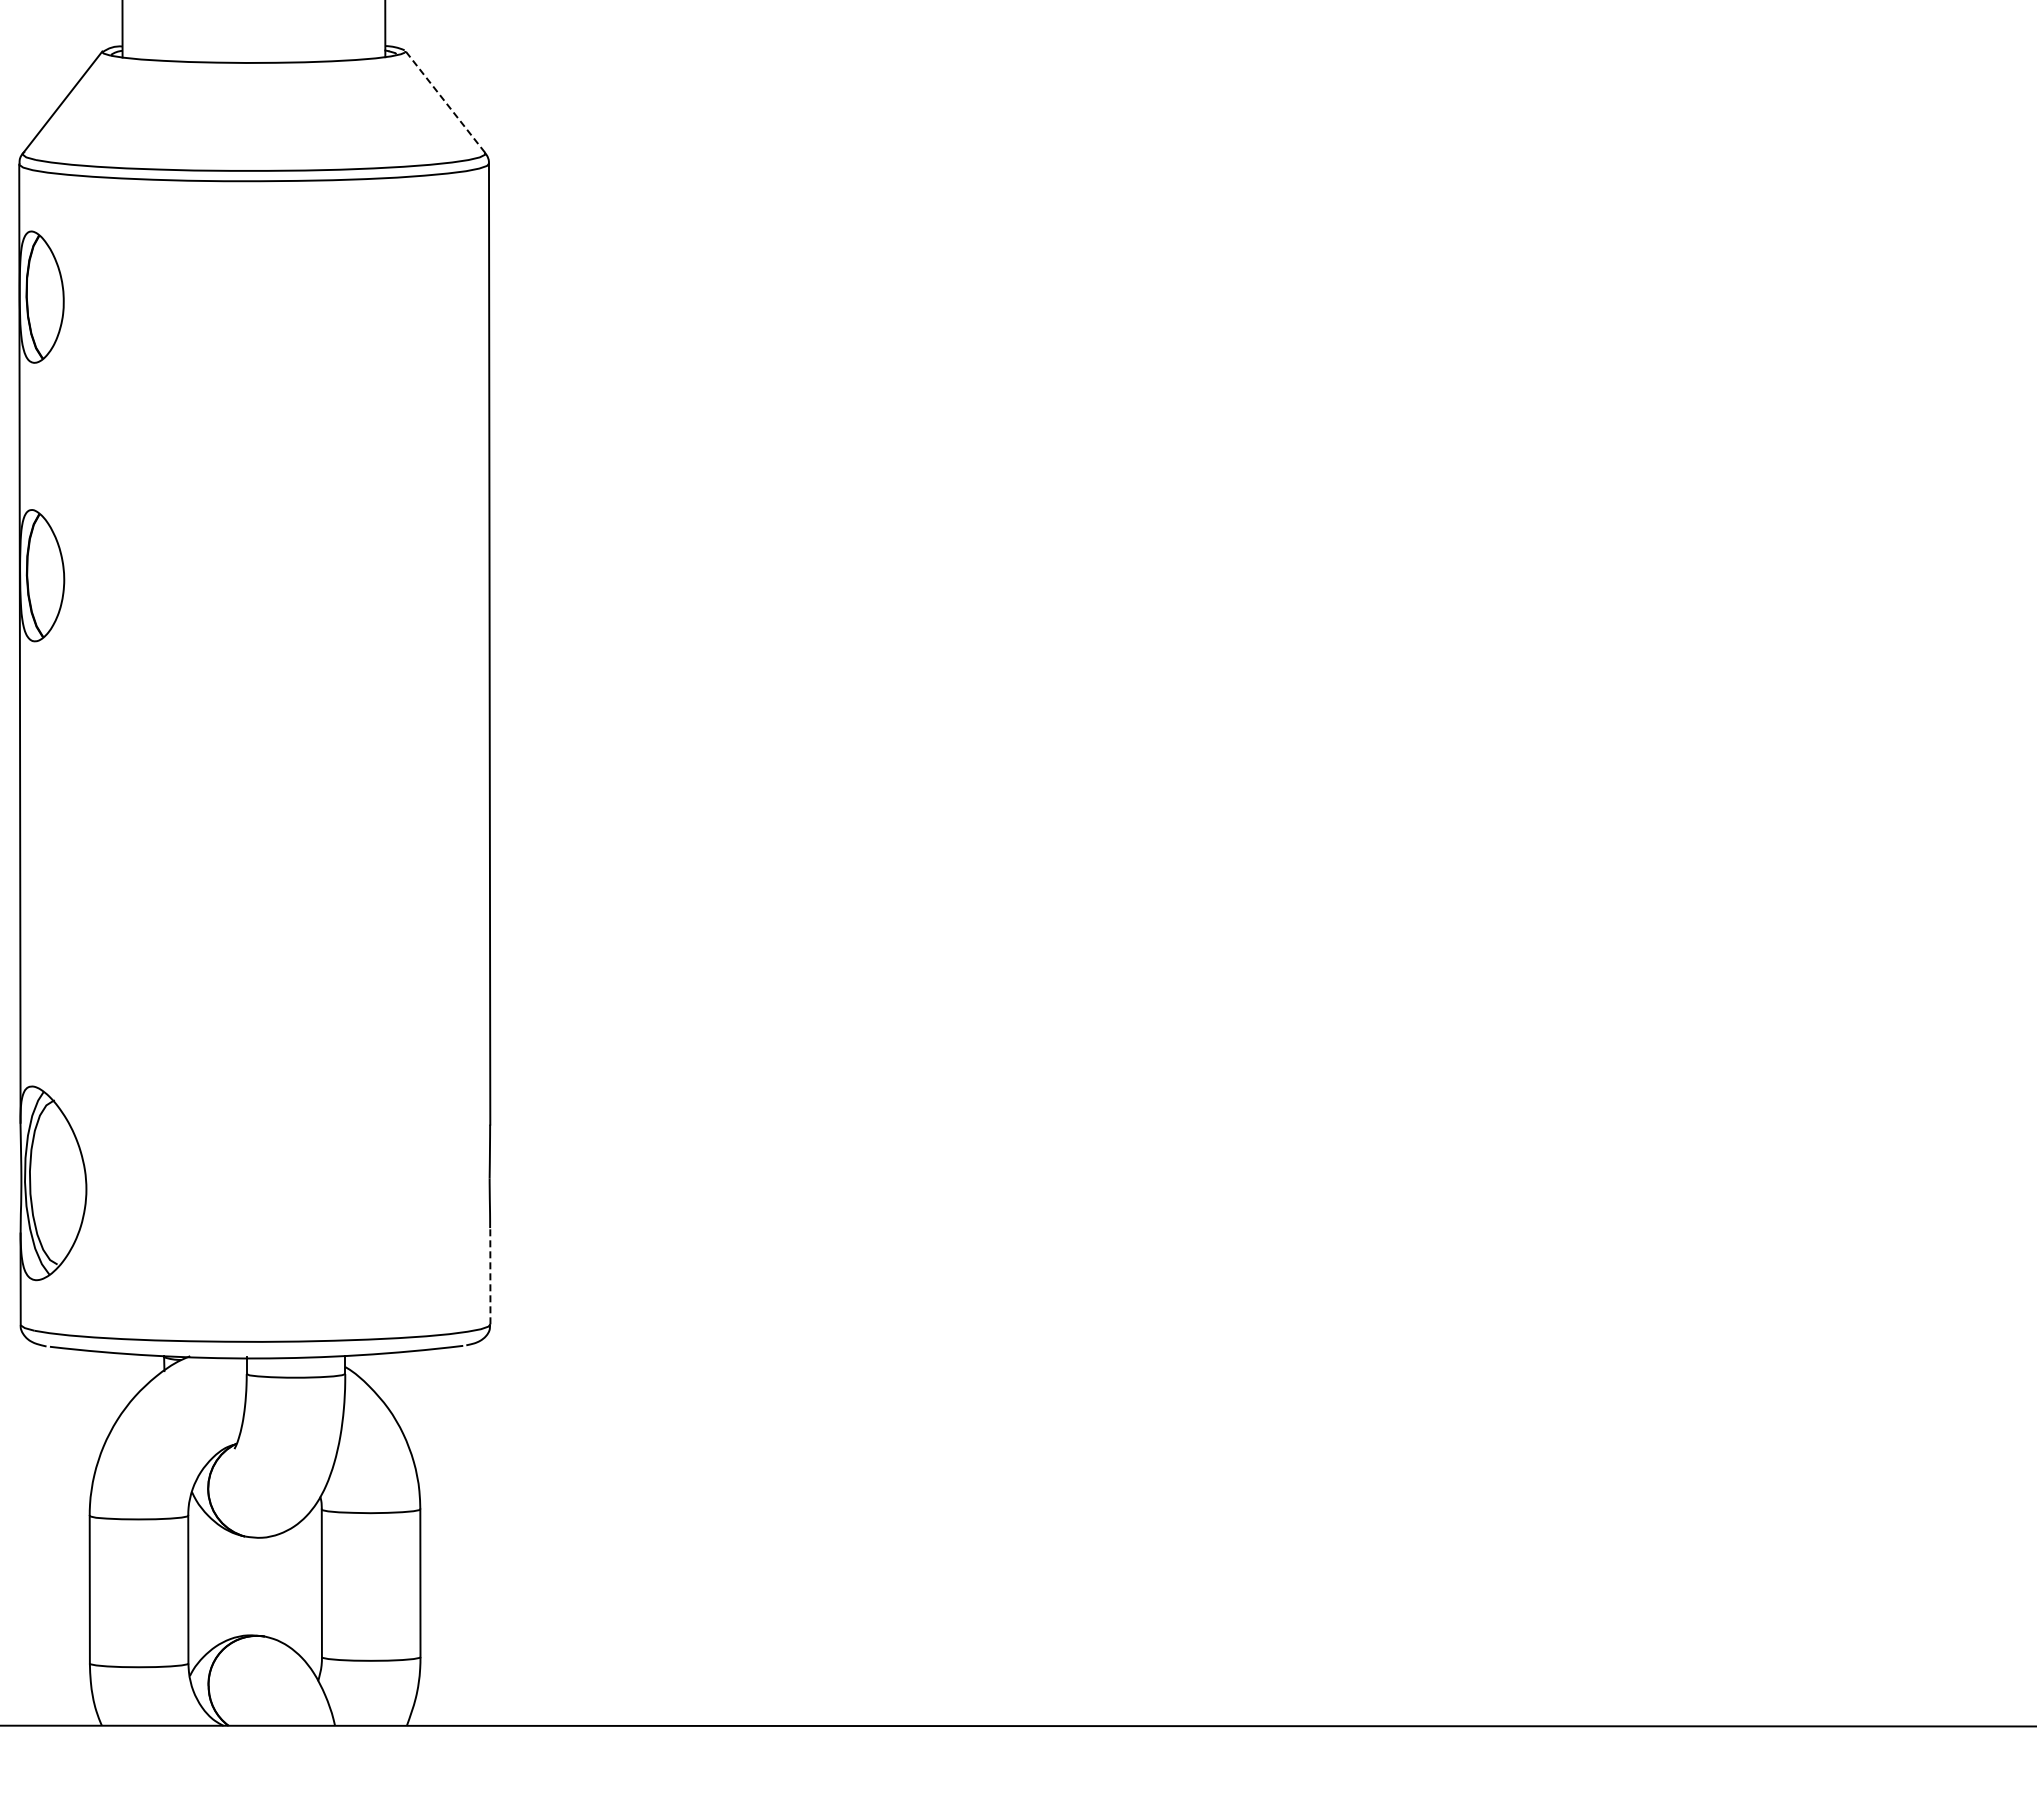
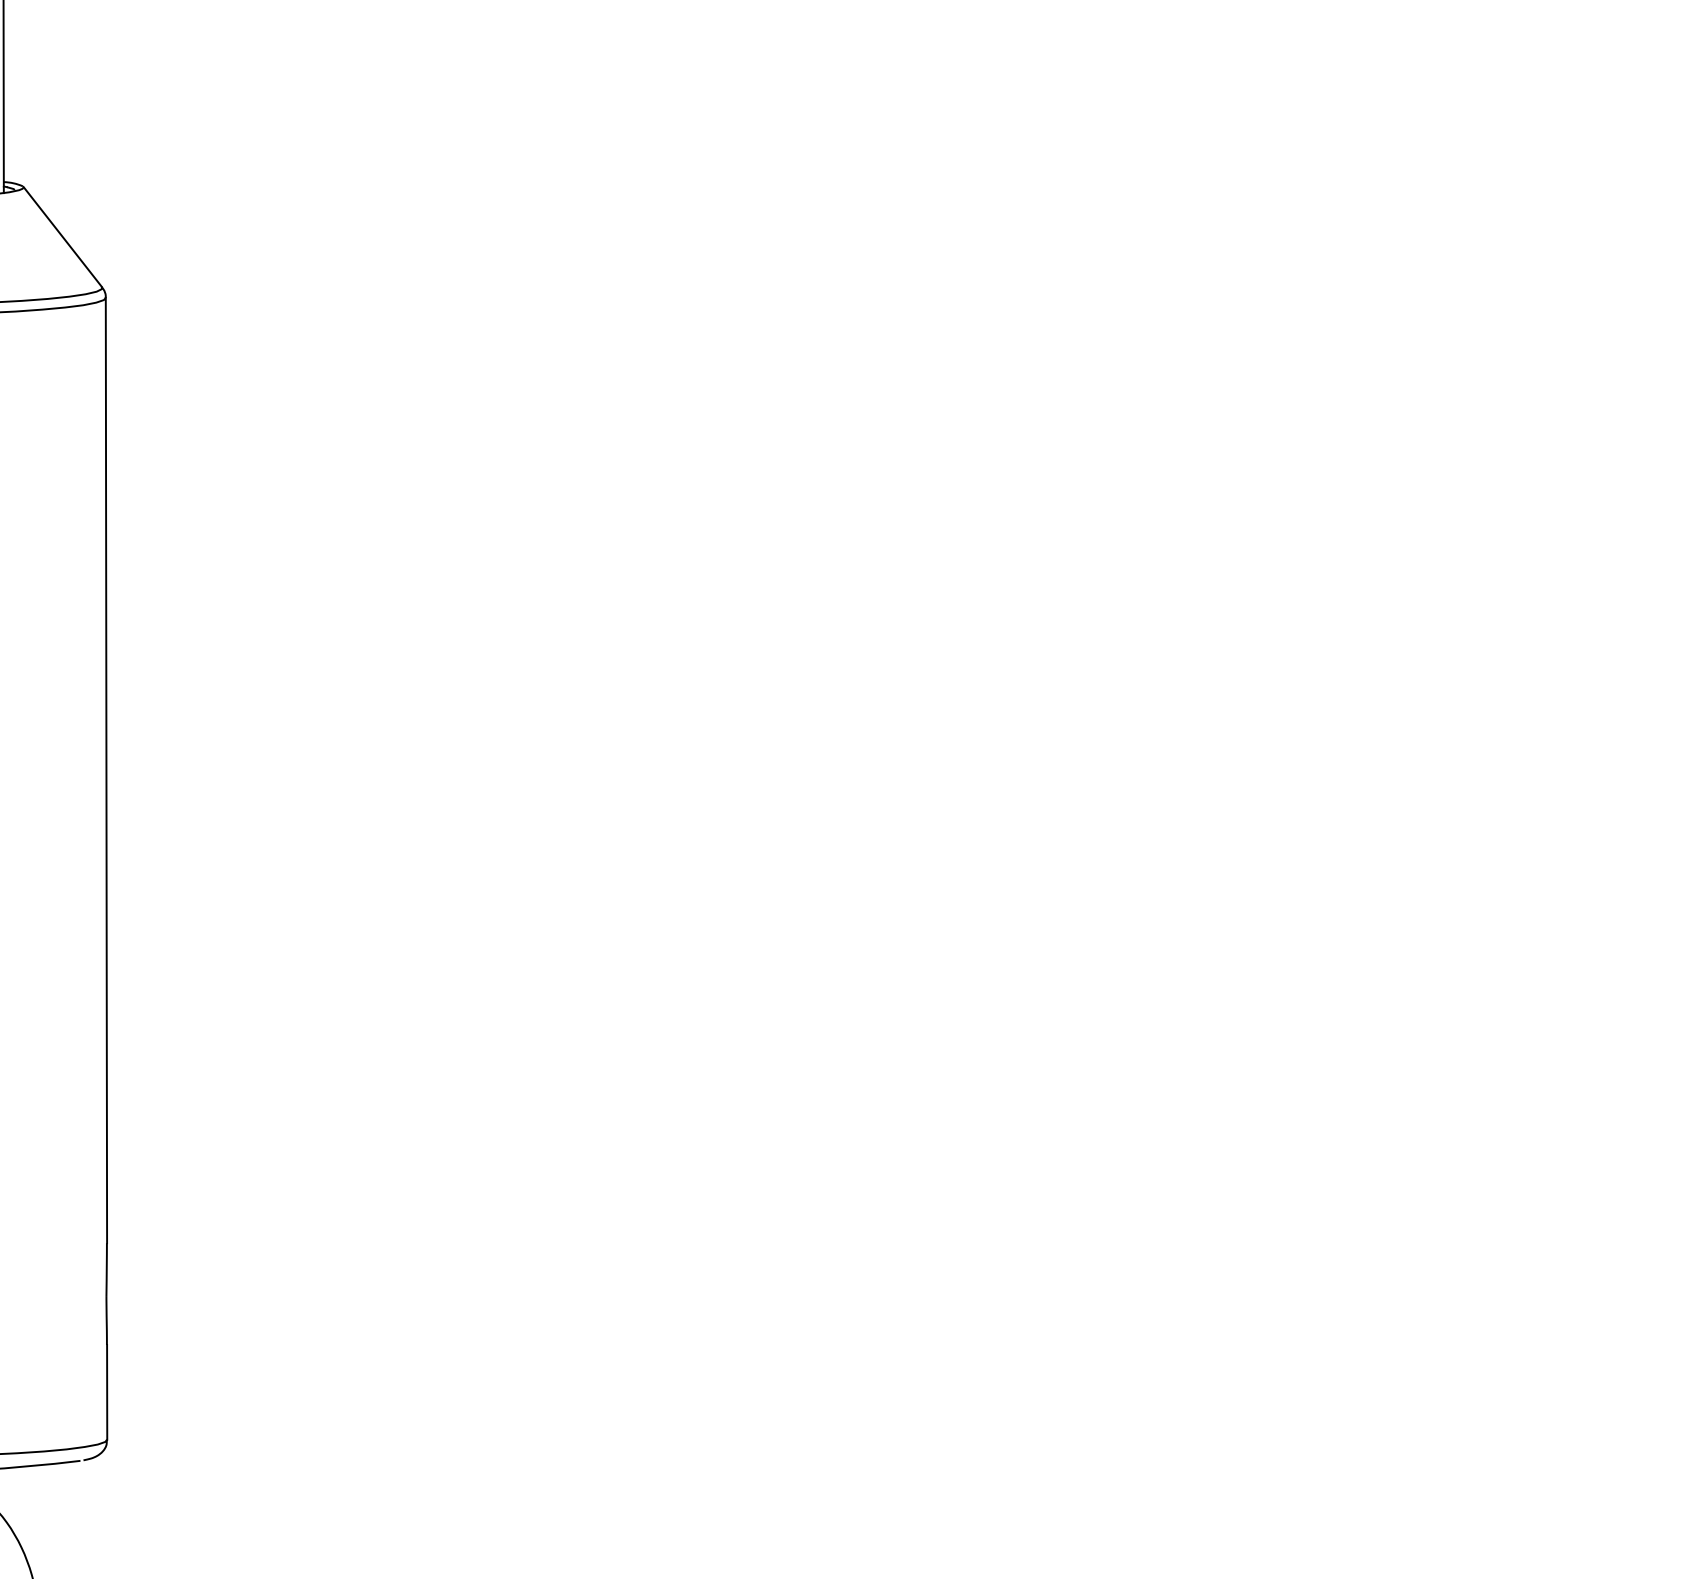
line: (445, 101) -> (63, 236), dashed -> solid
line: (490, 1275) -> (107, 1391), dashed -> solid

